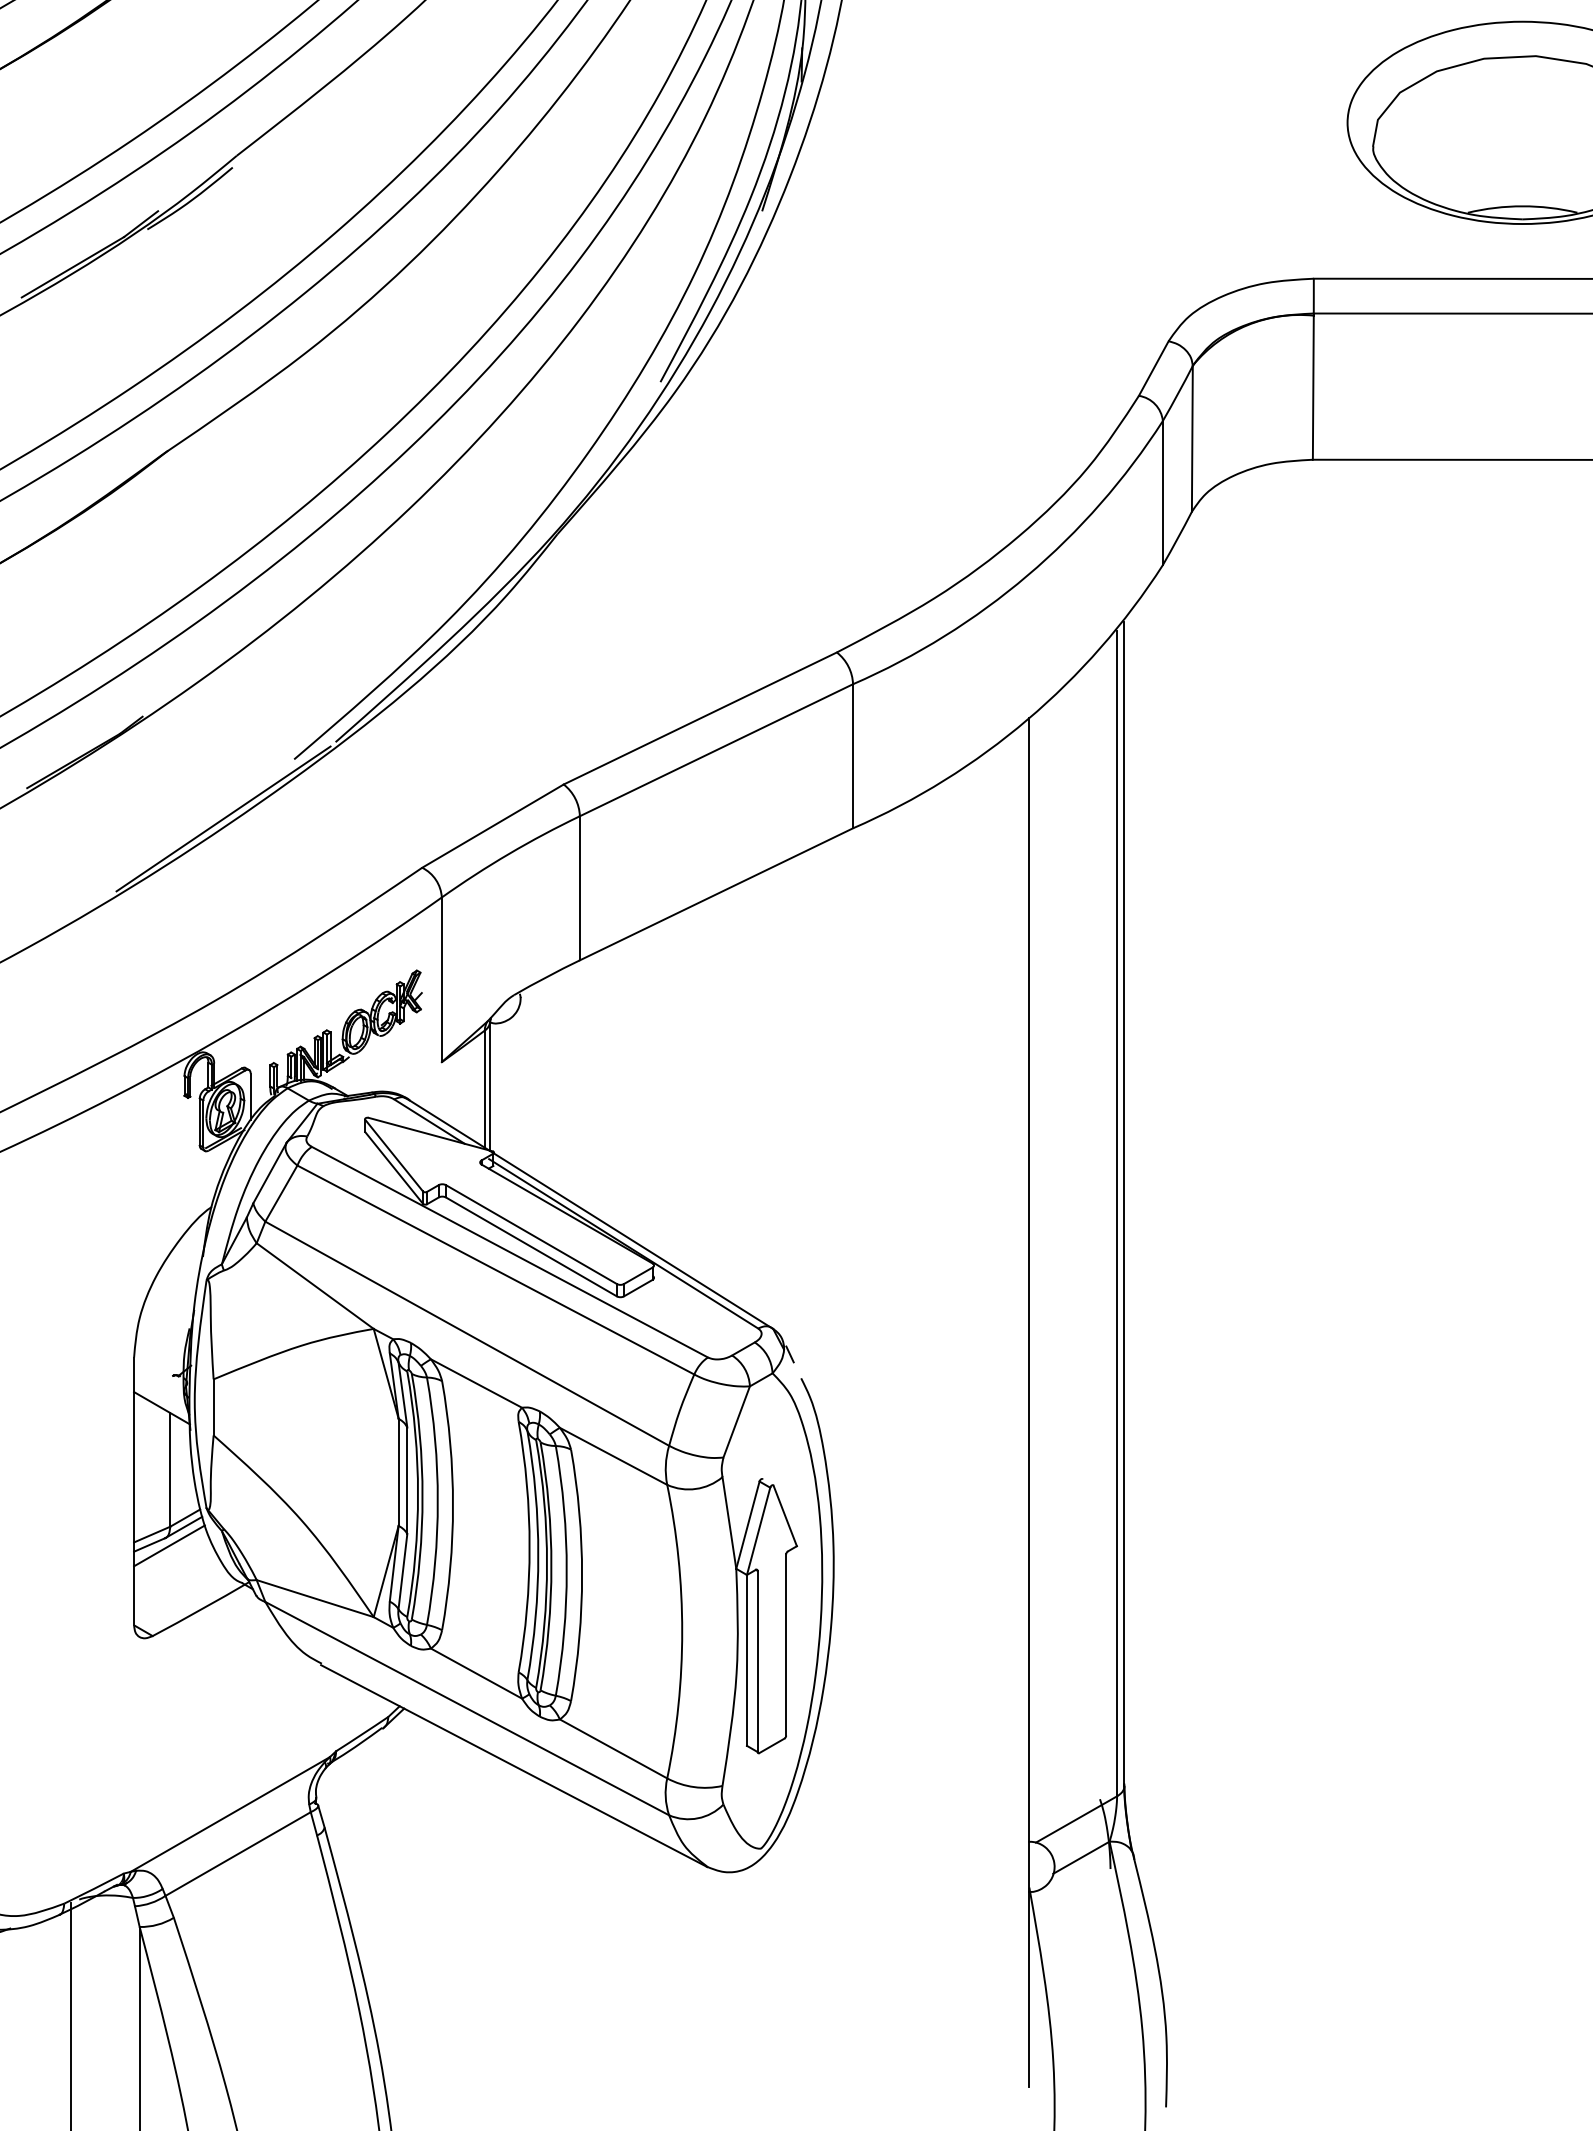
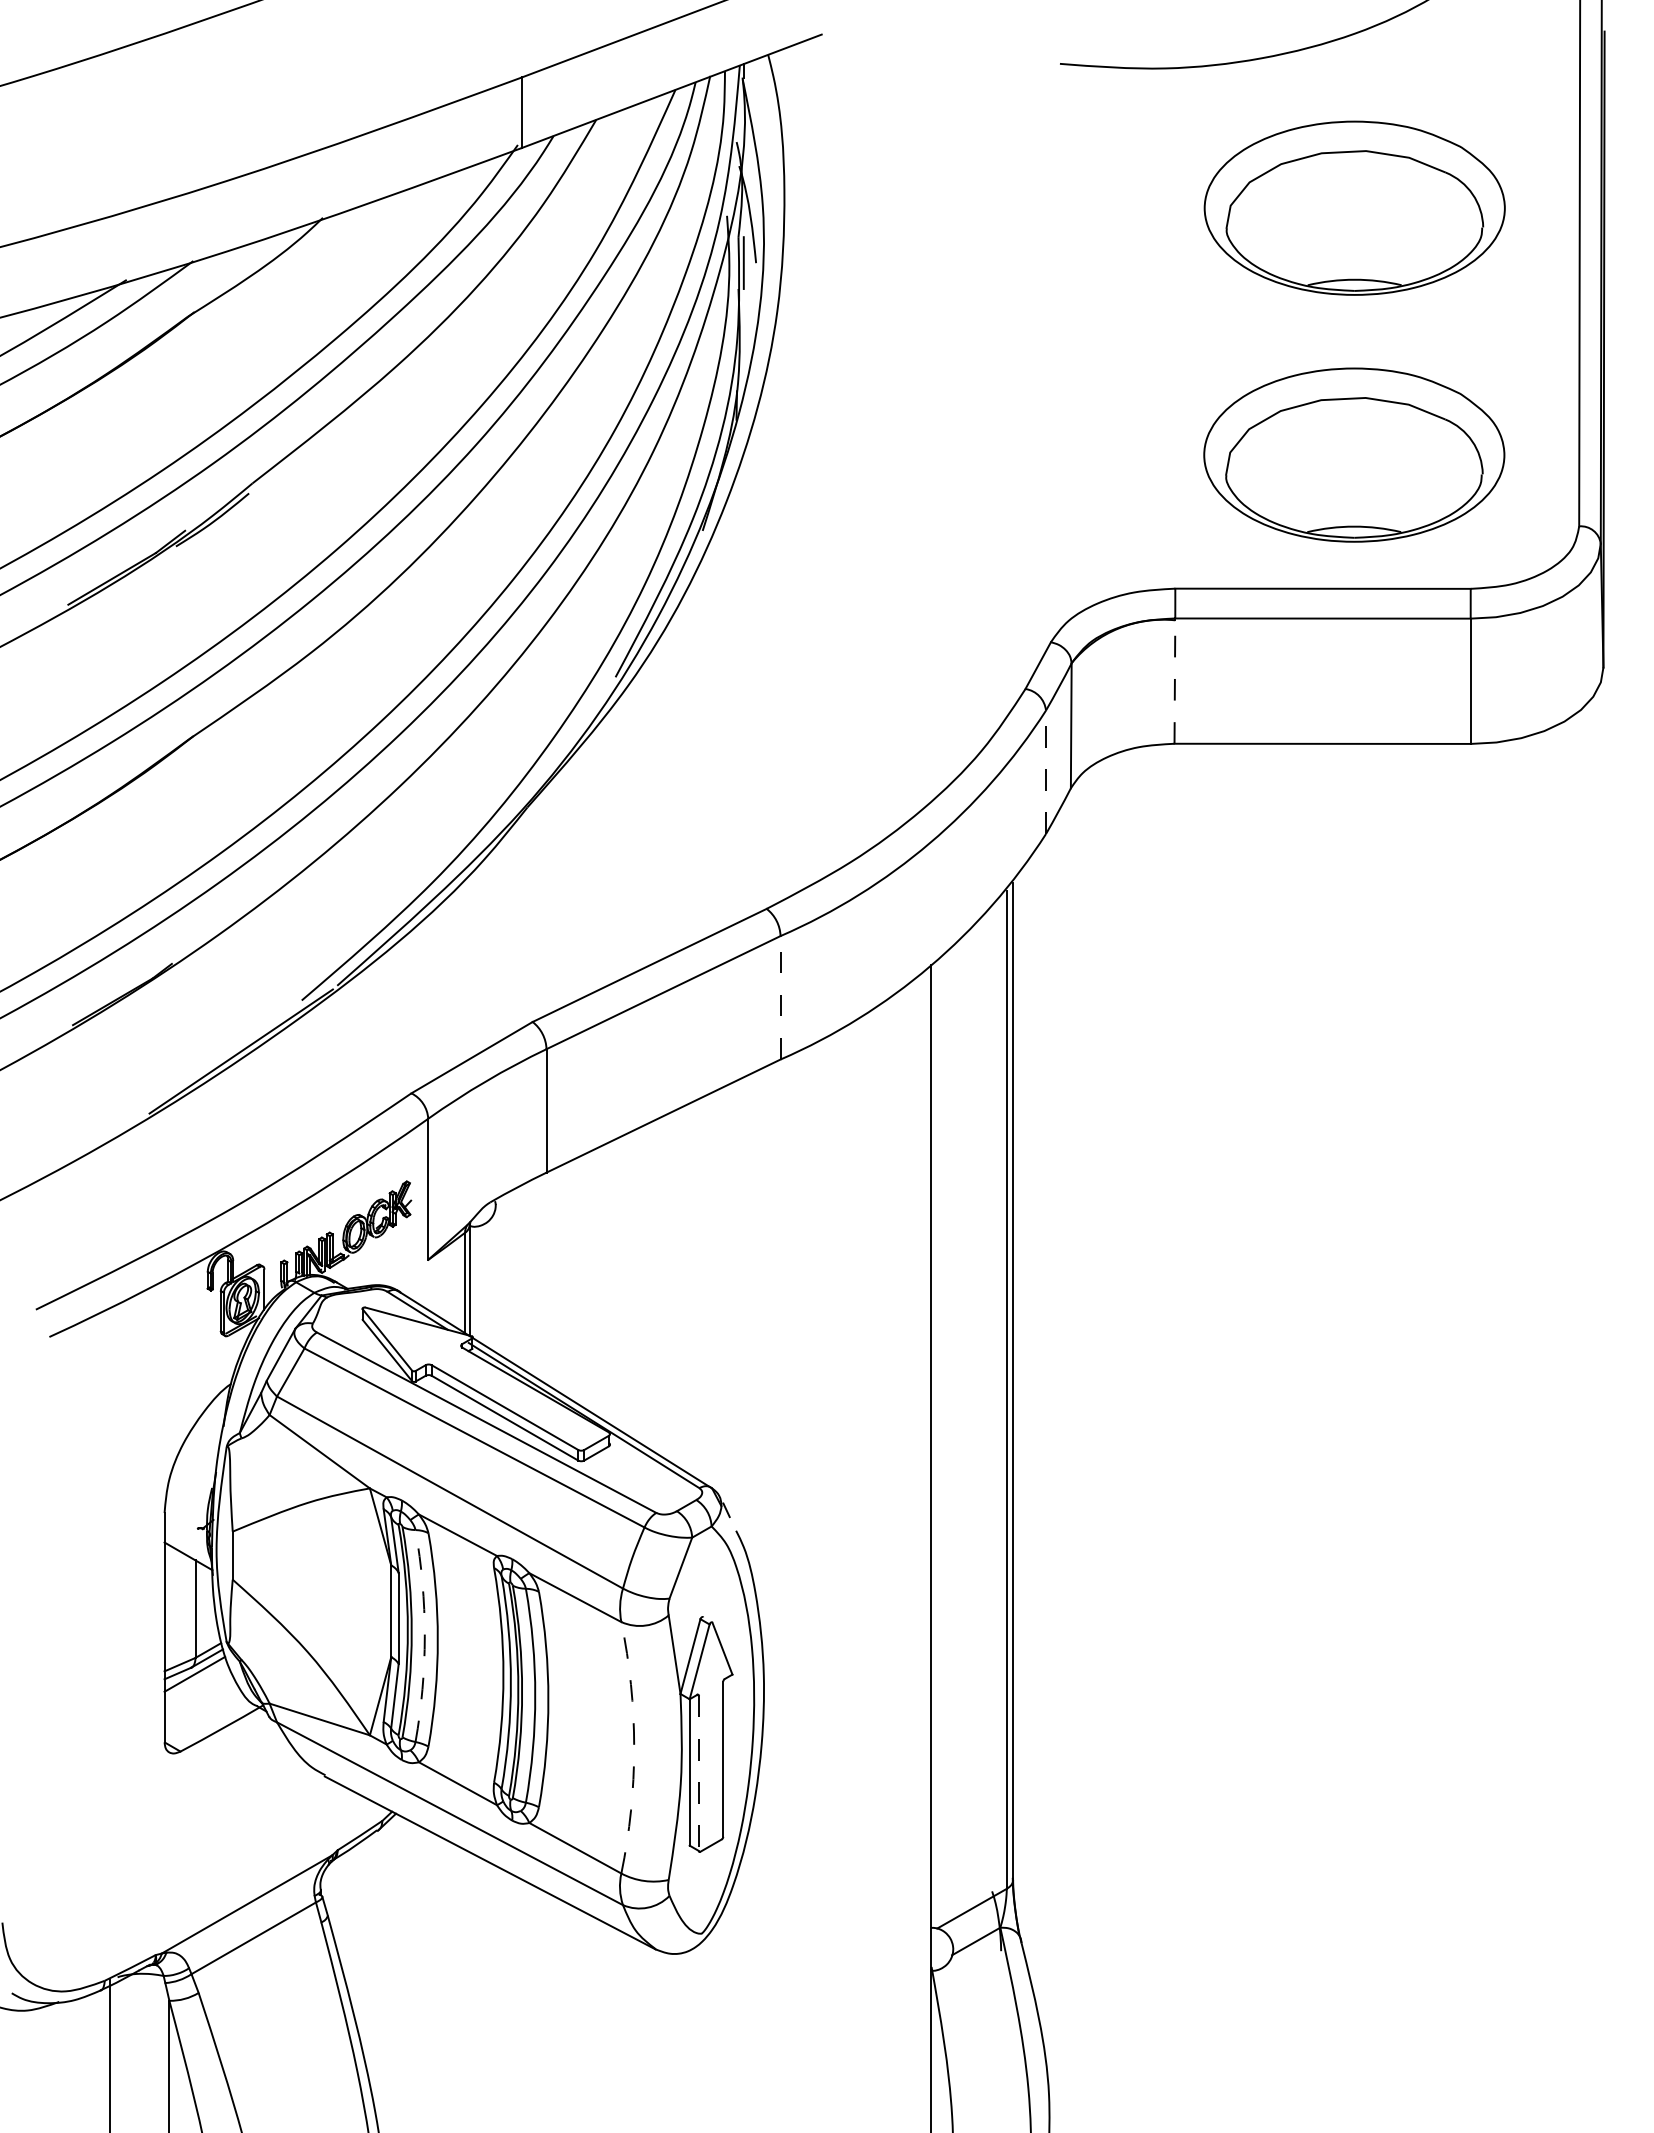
line: (1312, 388) -> (1174, 682), solid -> dashed
line: (1163, 493) -> (1046, 772), solid -> dashed
line: (852, 755) -> (780, 997), solid -> dashed
arc: (437, 1501) -> (424, 1636), solid -> dashed
arc: (682, 1631) -> (634, 1747), solid -> dashed
line: (757, 1661) -> (698, 1773), solid -> dashed

